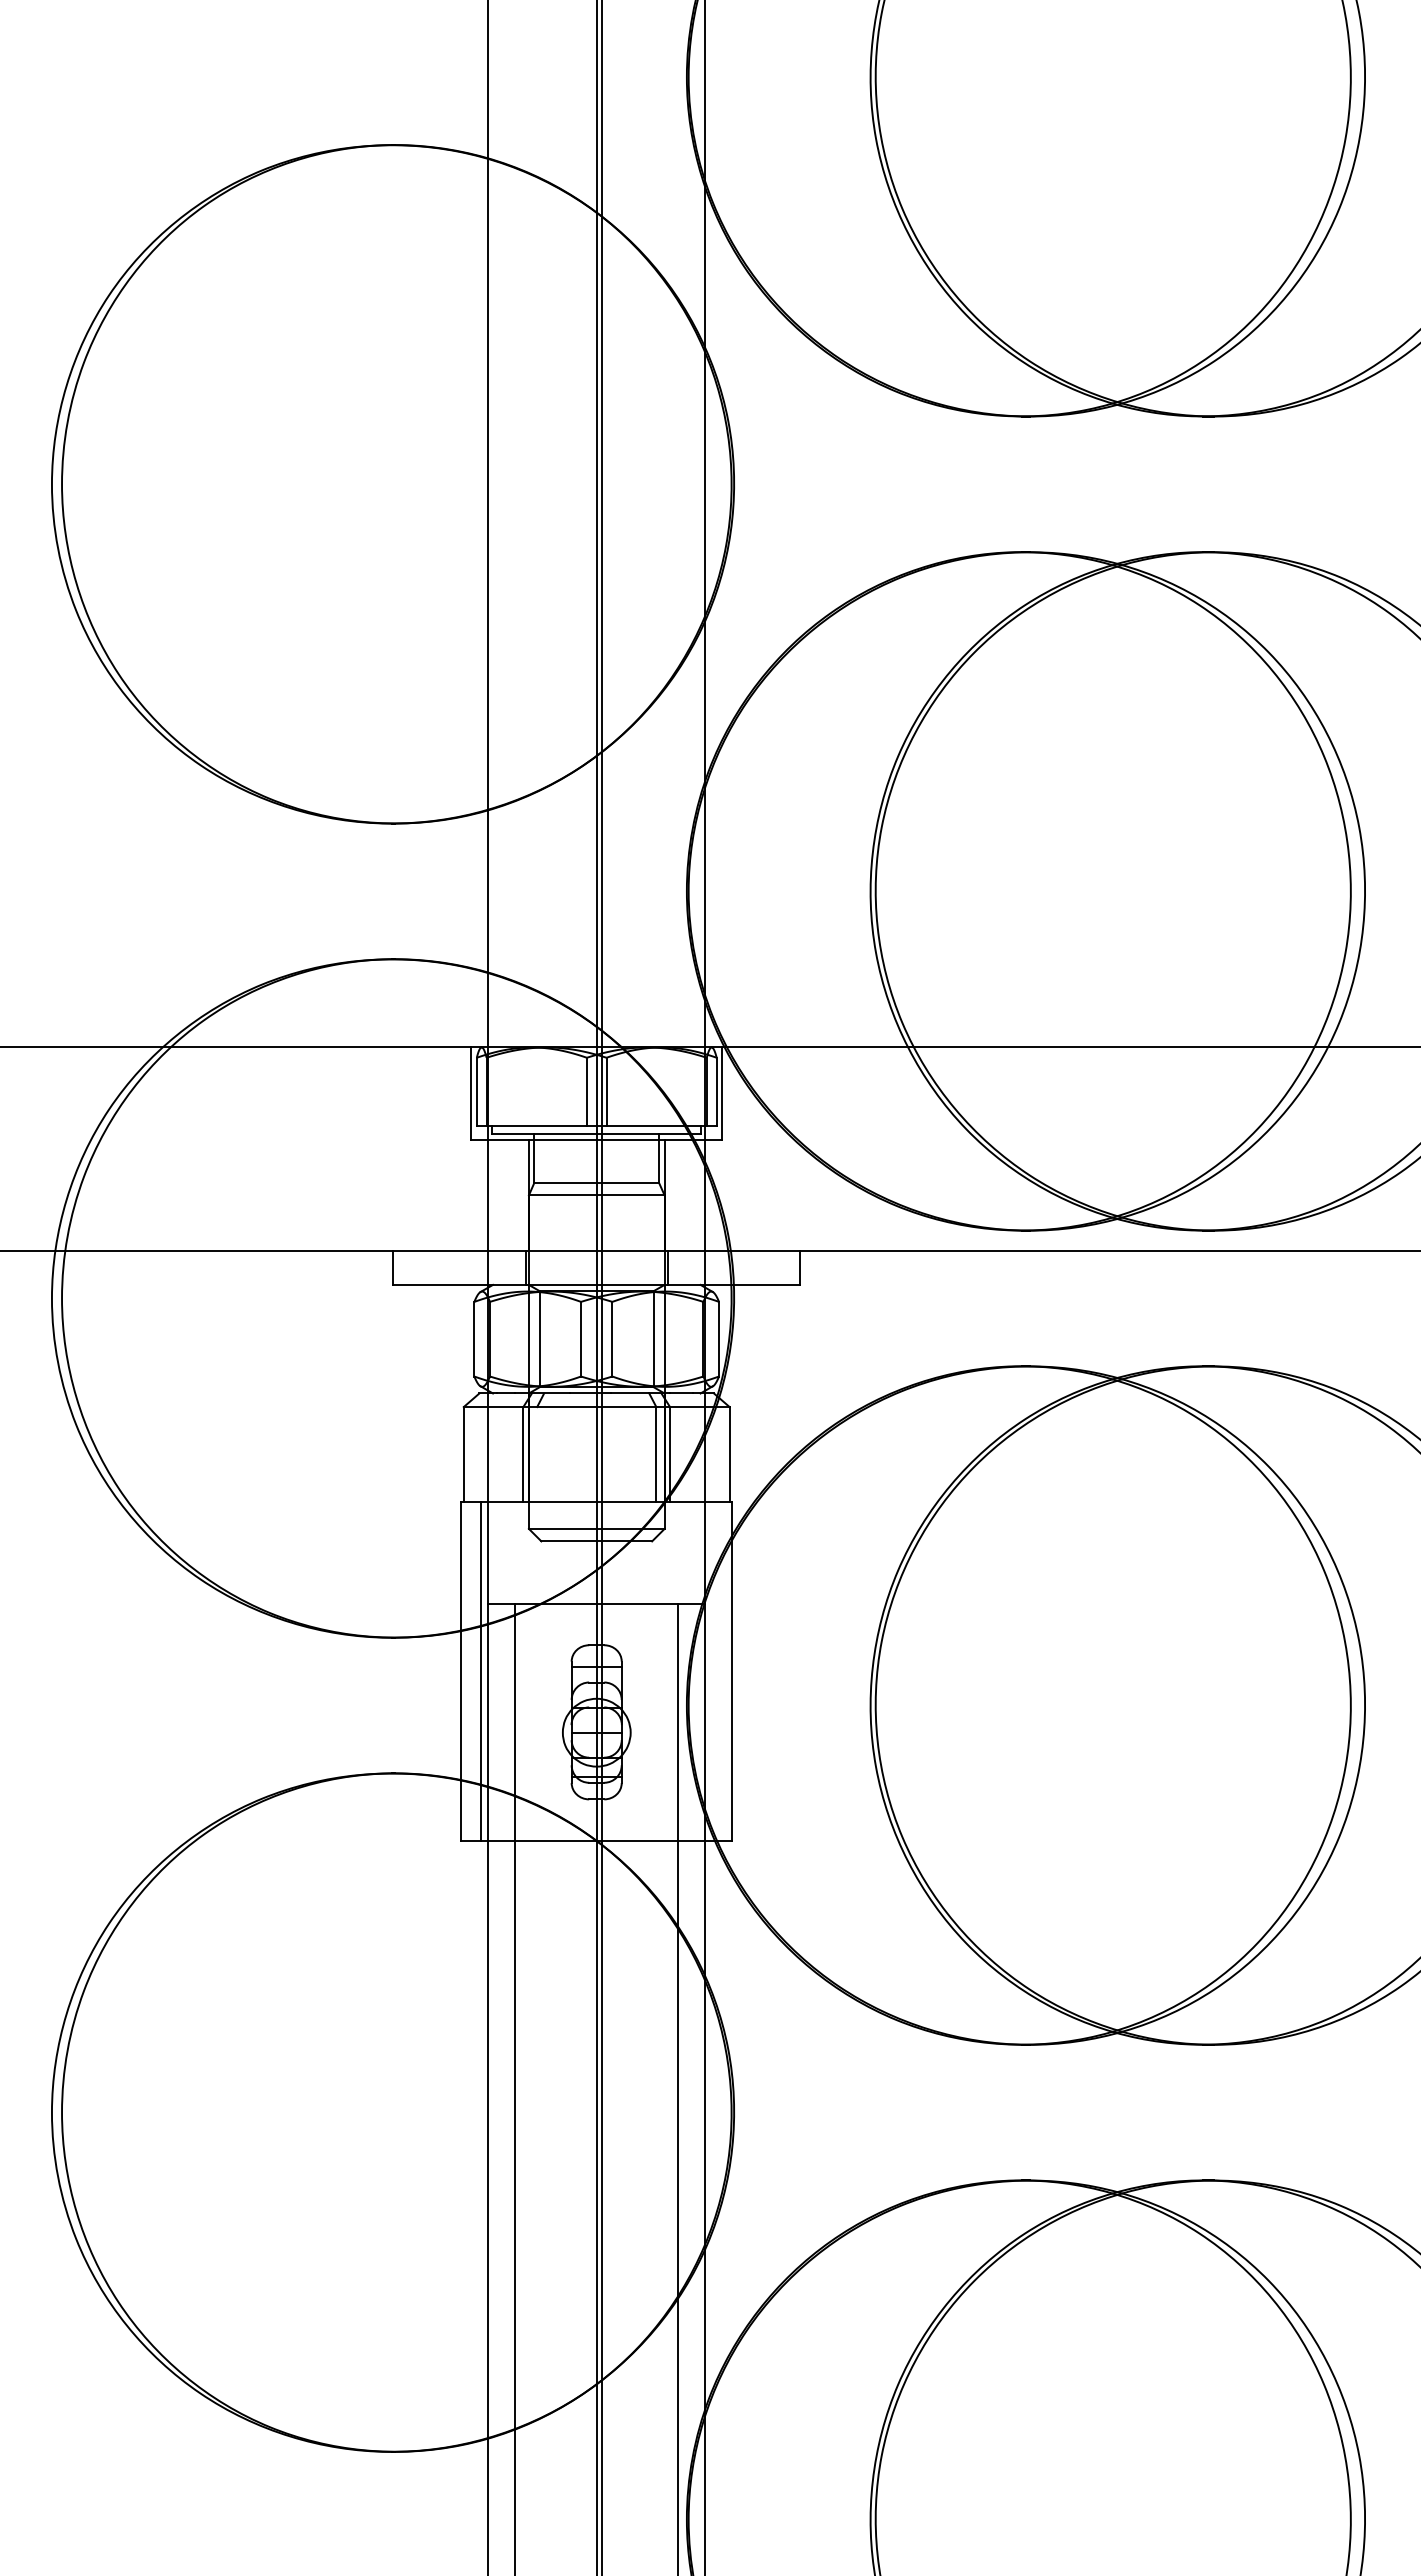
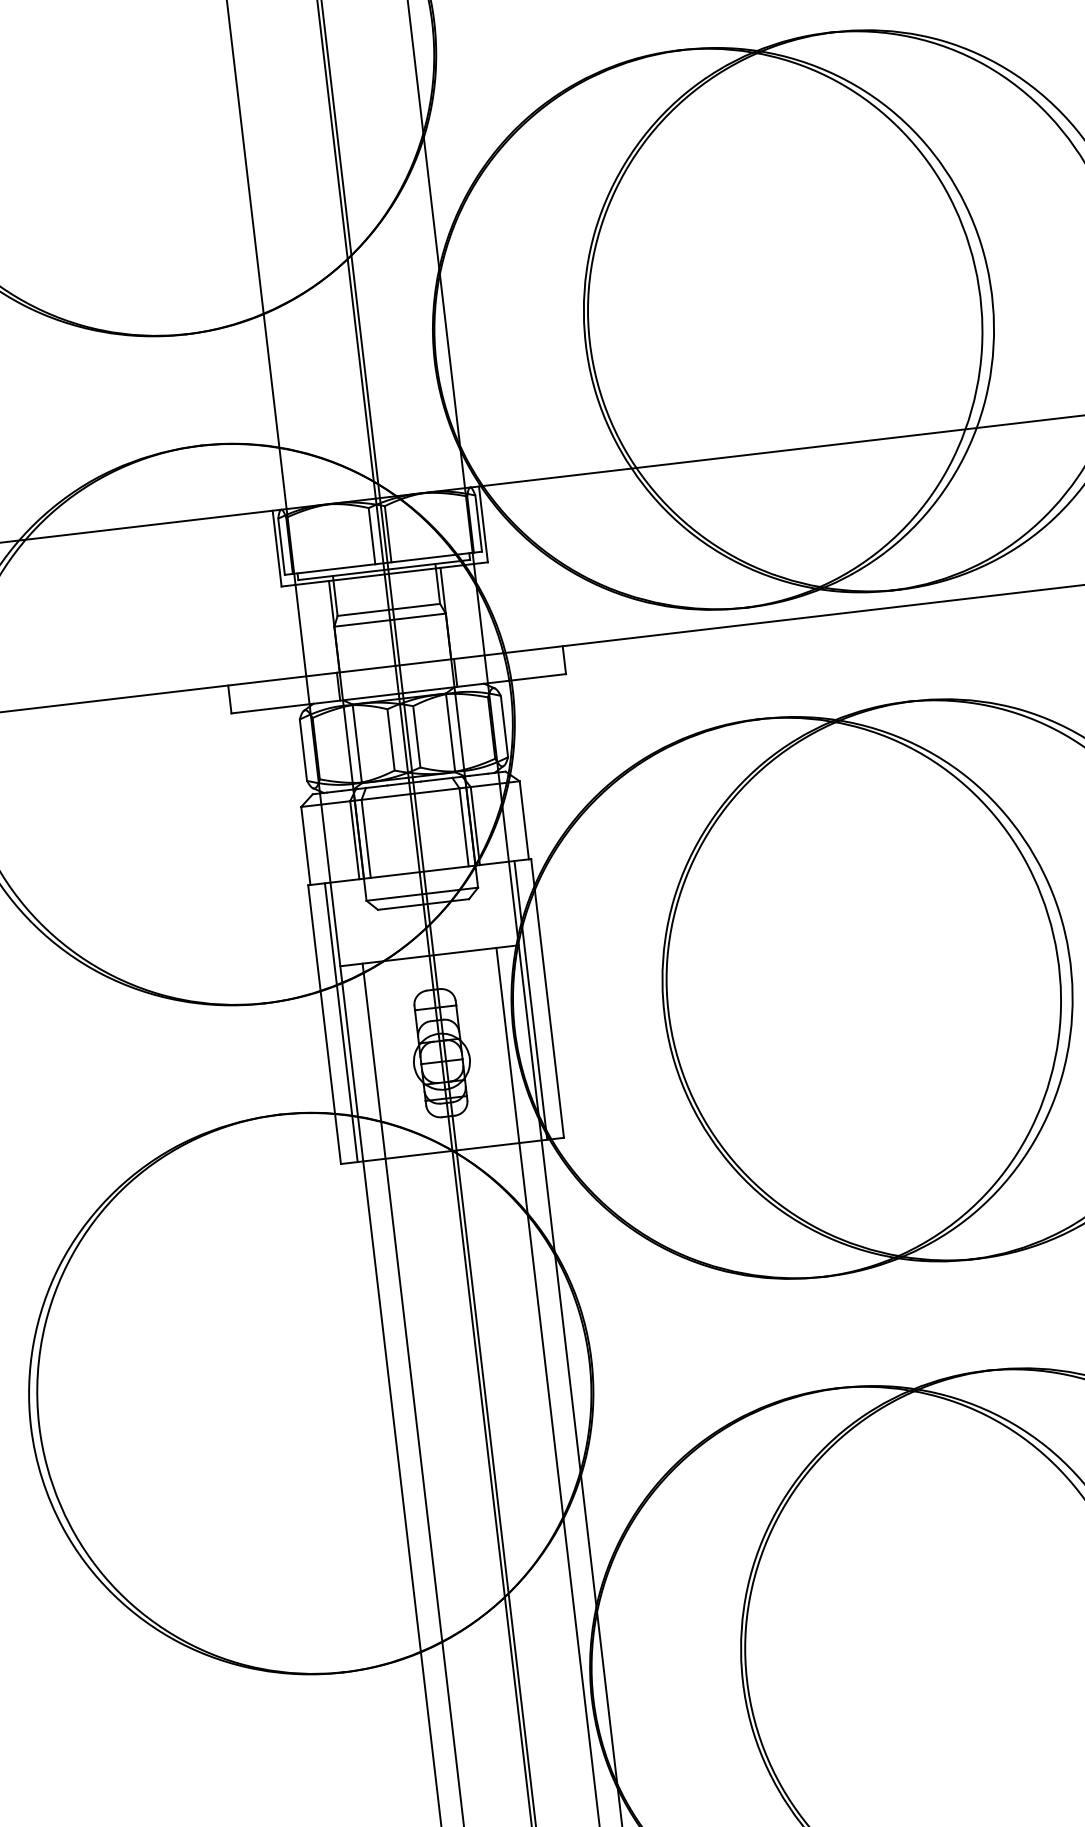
line: (537, 1454) -> (366, 838), added
line: (712, 1671) -> (531, 1000), added

